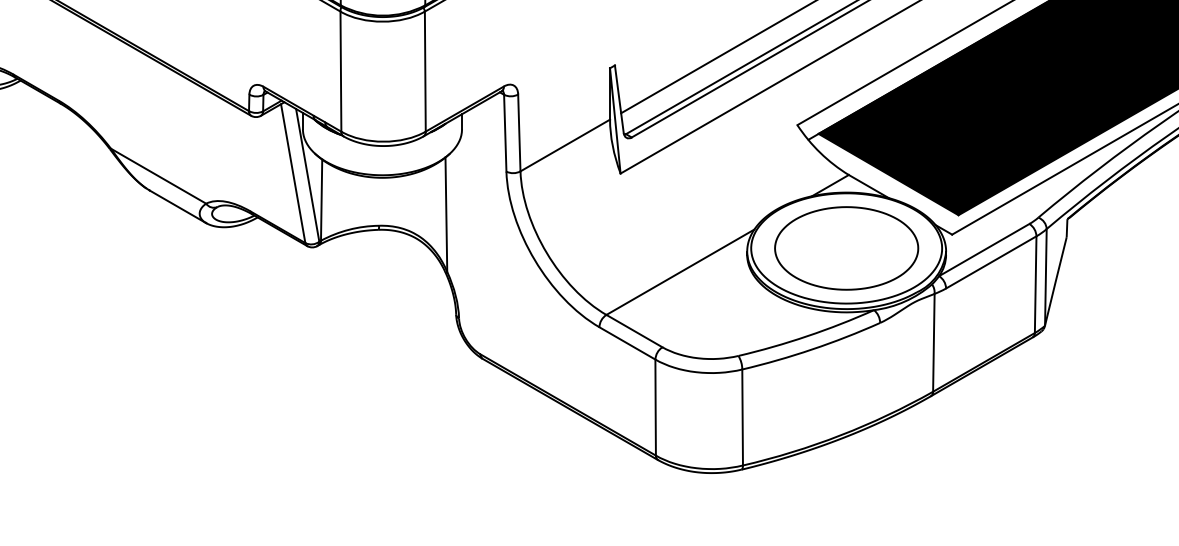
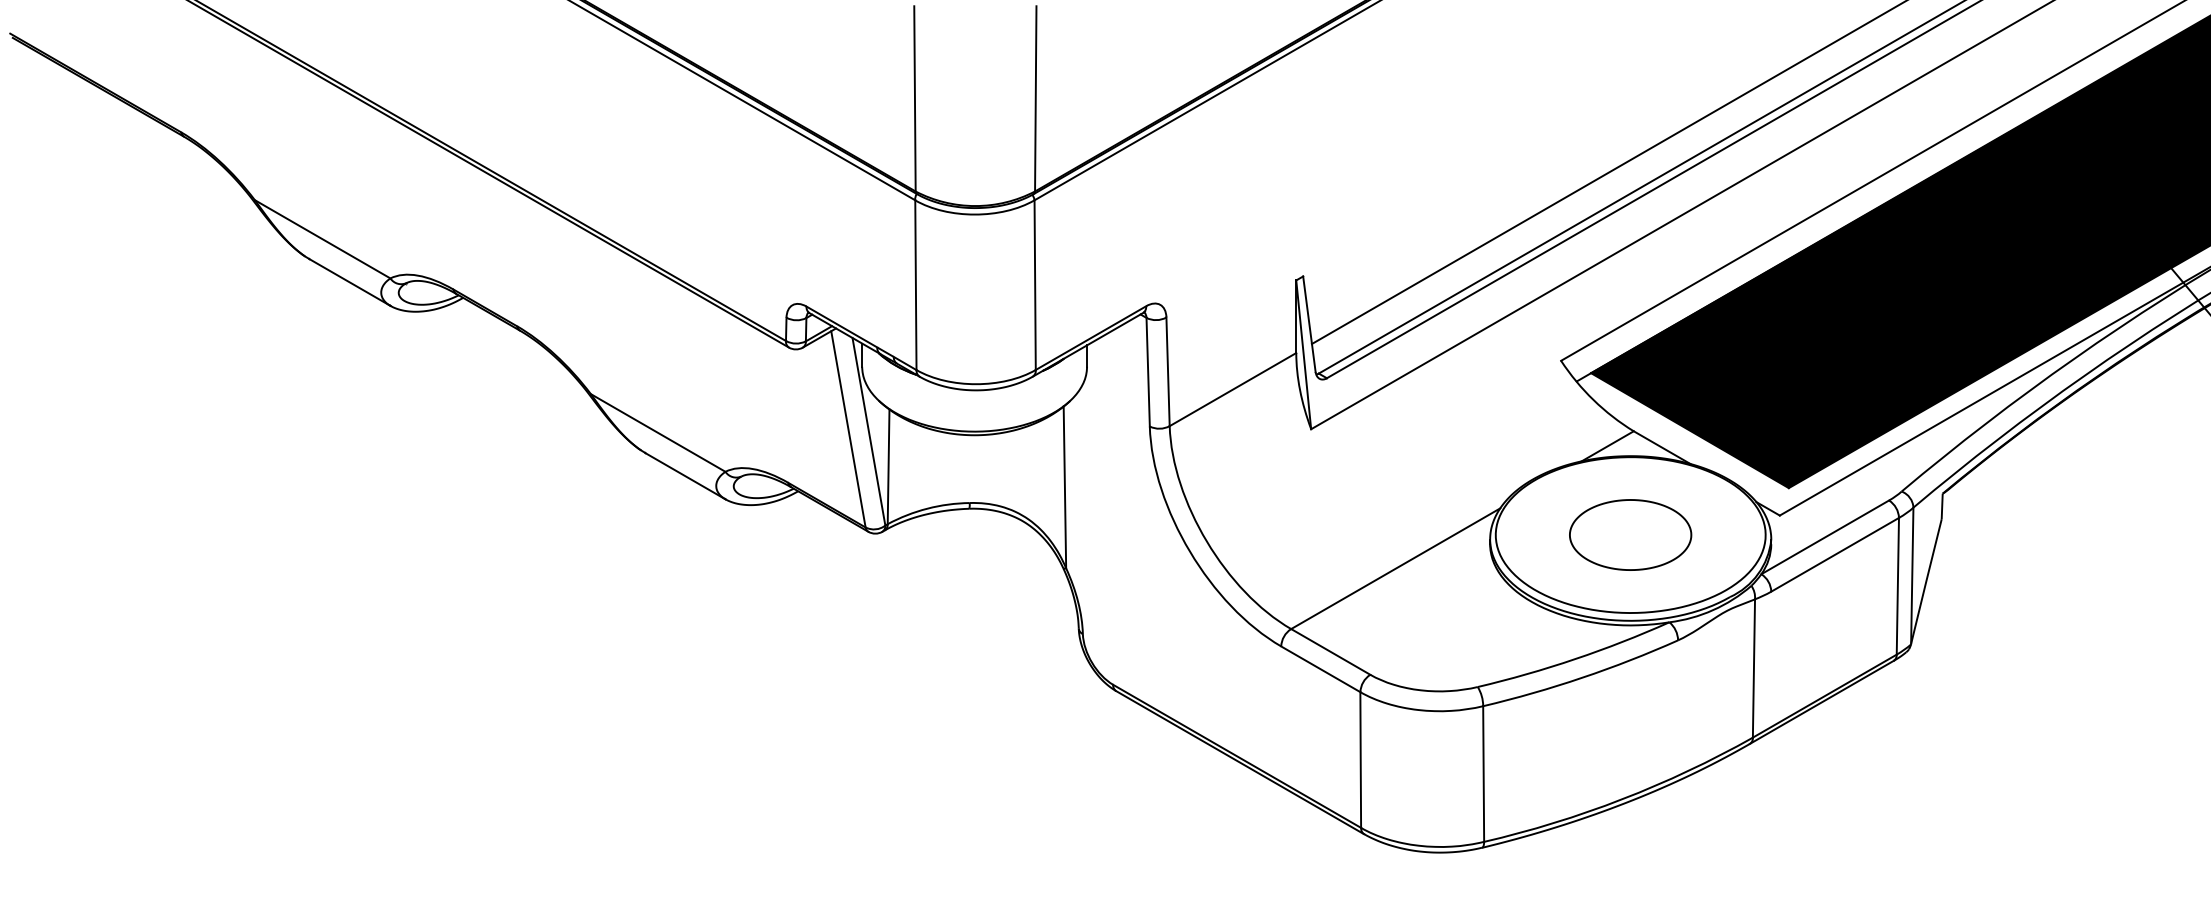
part: (846, 248) -> (1630, 534), size x0.6

